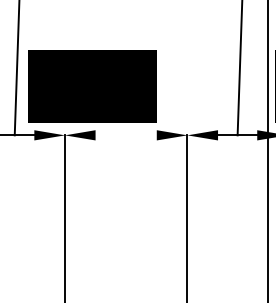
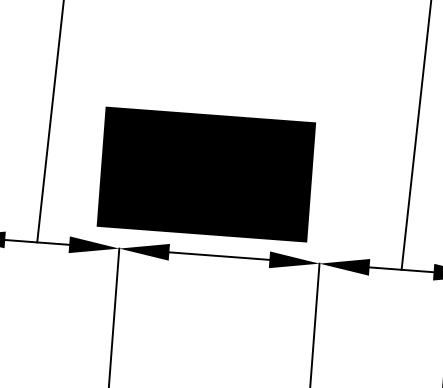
text: (92, 86) -> (206, 174), moved
line: (125, 135) -> (218, 256), added

